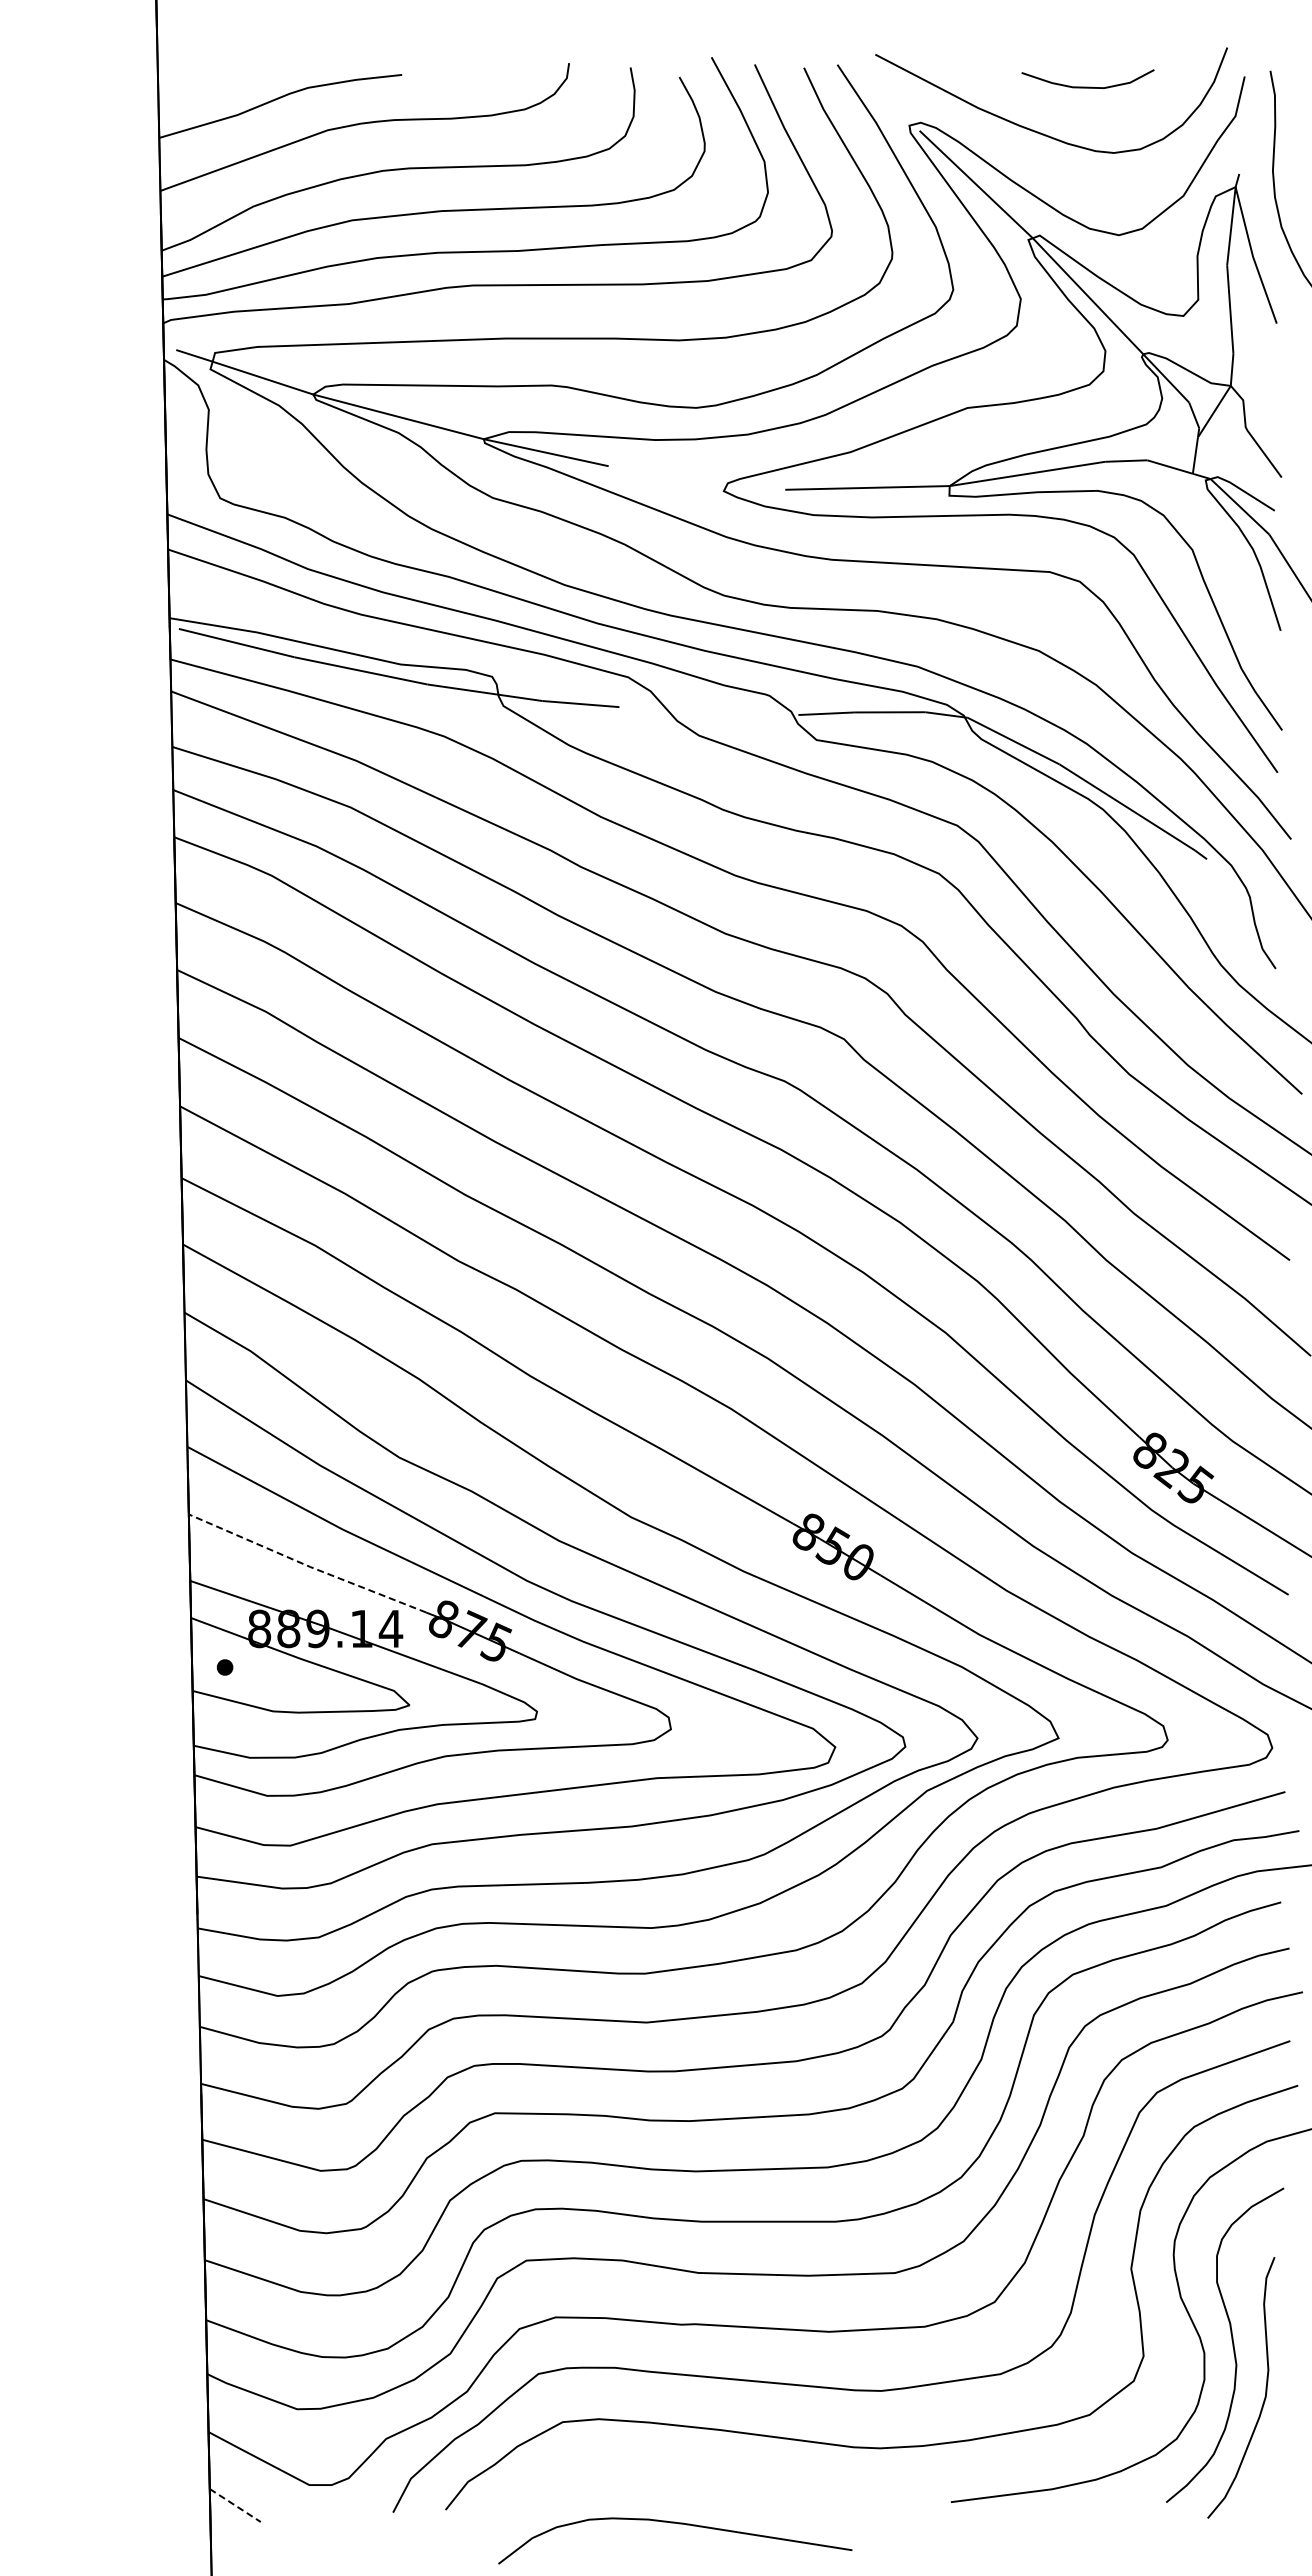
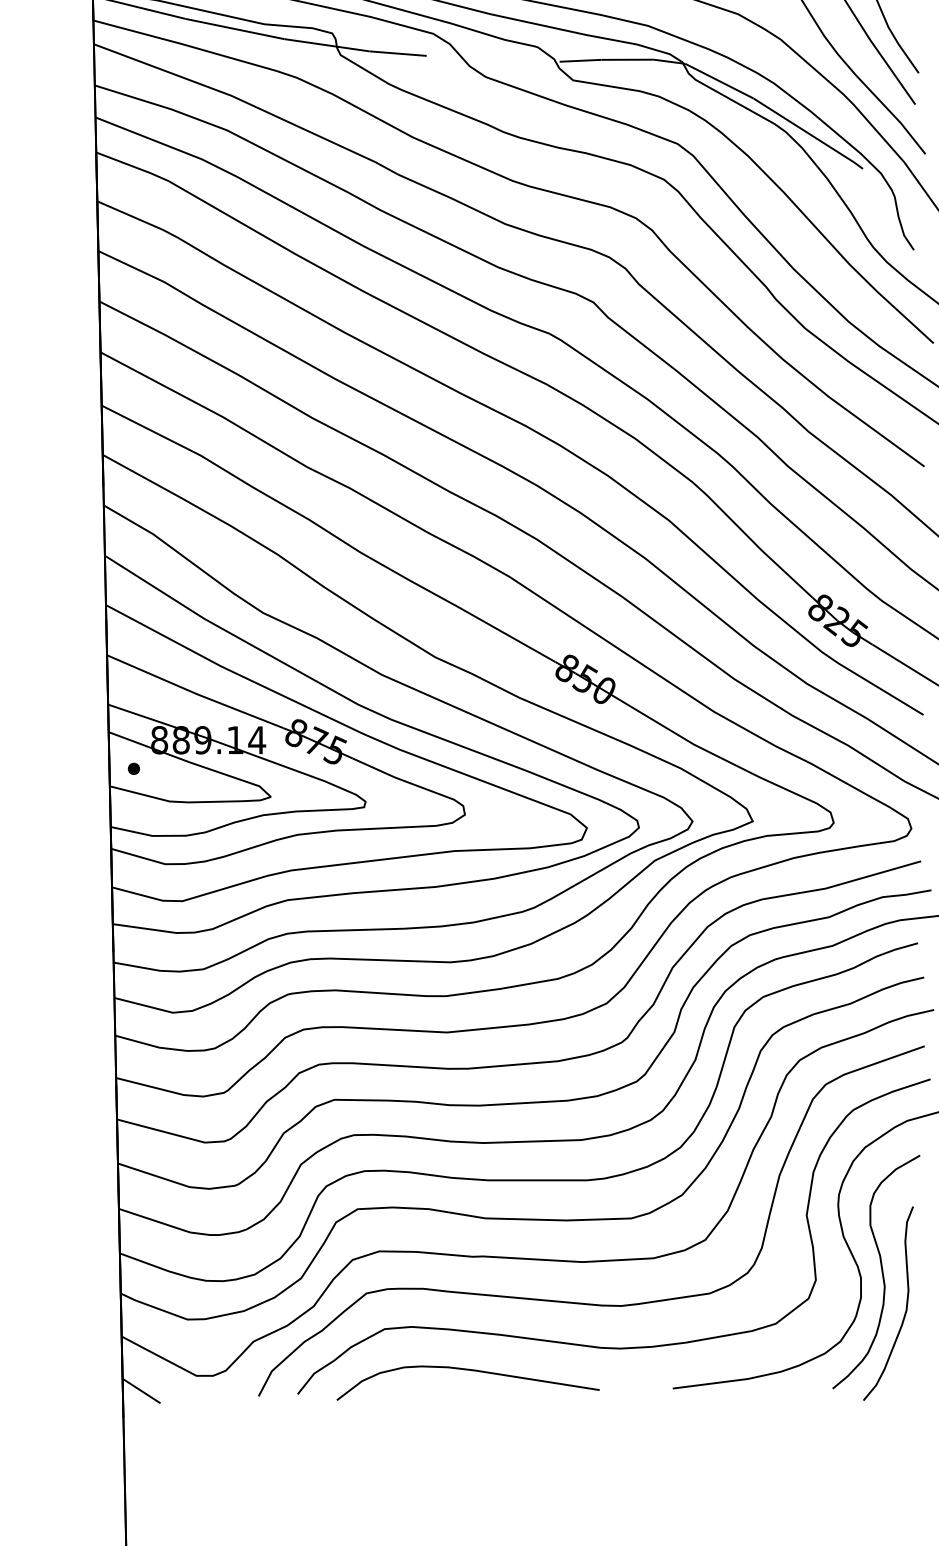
line: (306, 1565) -> (194, 693), dashed -> solid
line: (235, 2505) -> (141, 1391), dashed -> solid
curve: (678, 2524) -> (470, 1370), moved

